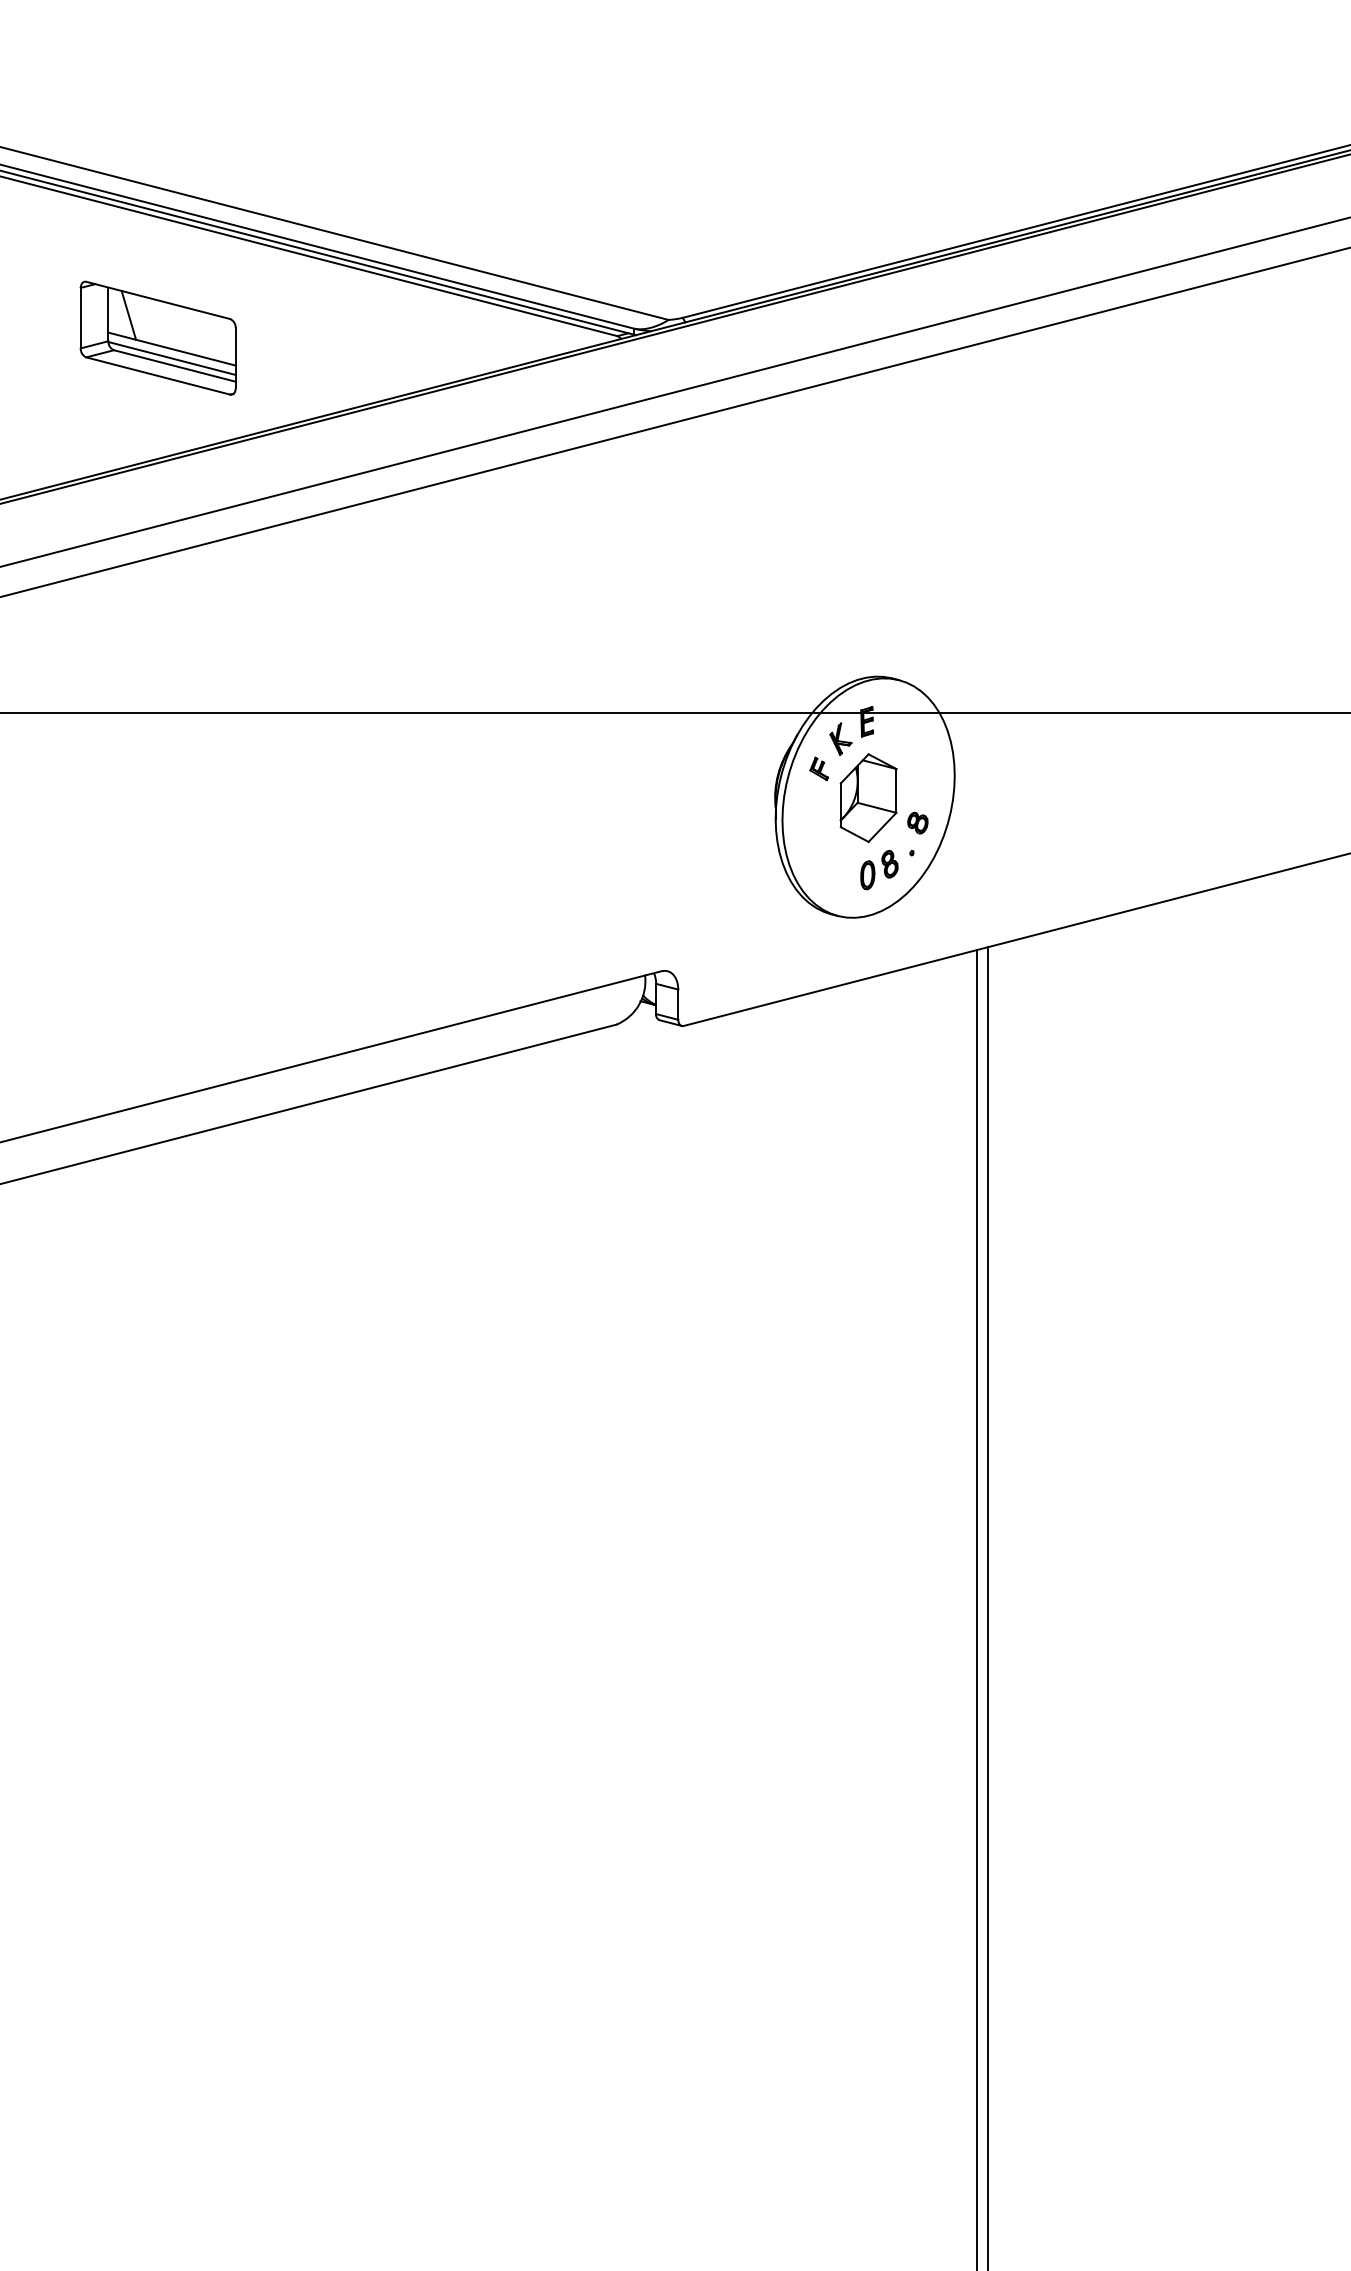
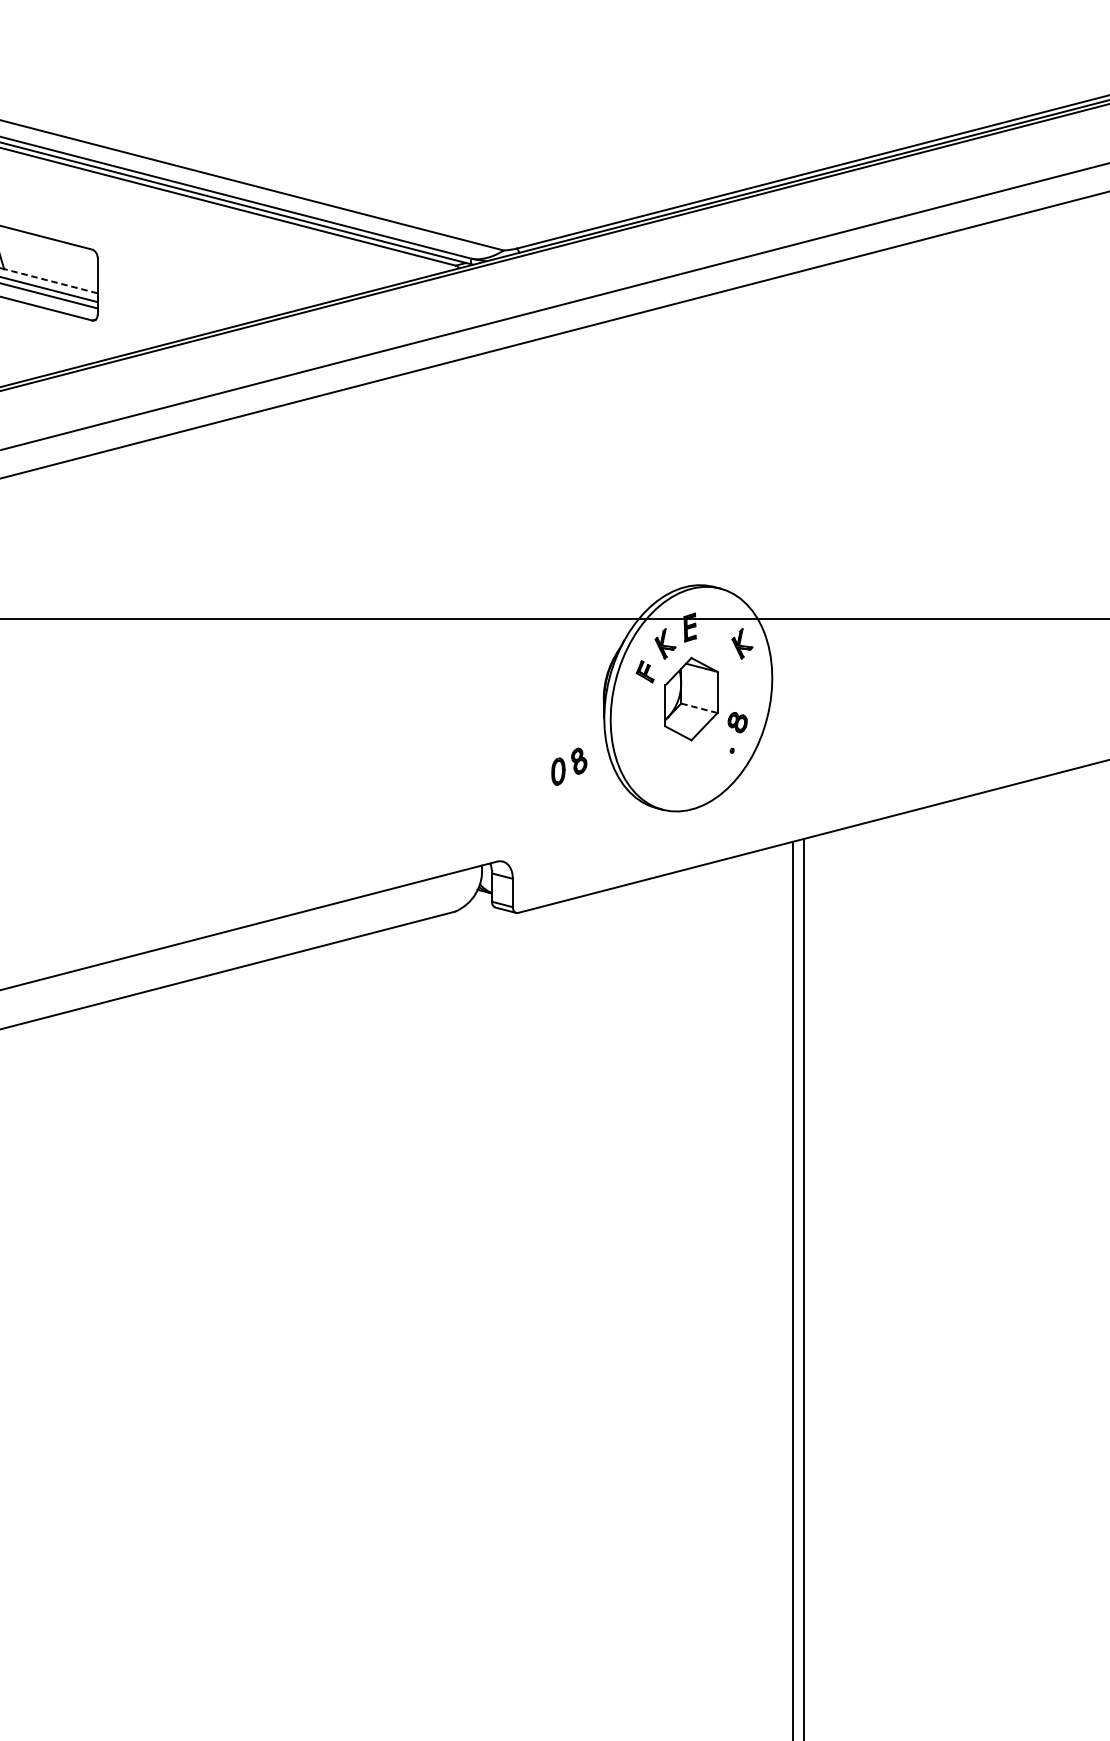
line: (185, 352) -> (50, 281), solid -> dashed
part: (922, 738) -> (742, 643), added
line: (877, 807) -> (699, 707), solid -> dashed
part: (879, 869) -> (569, 766), moved

